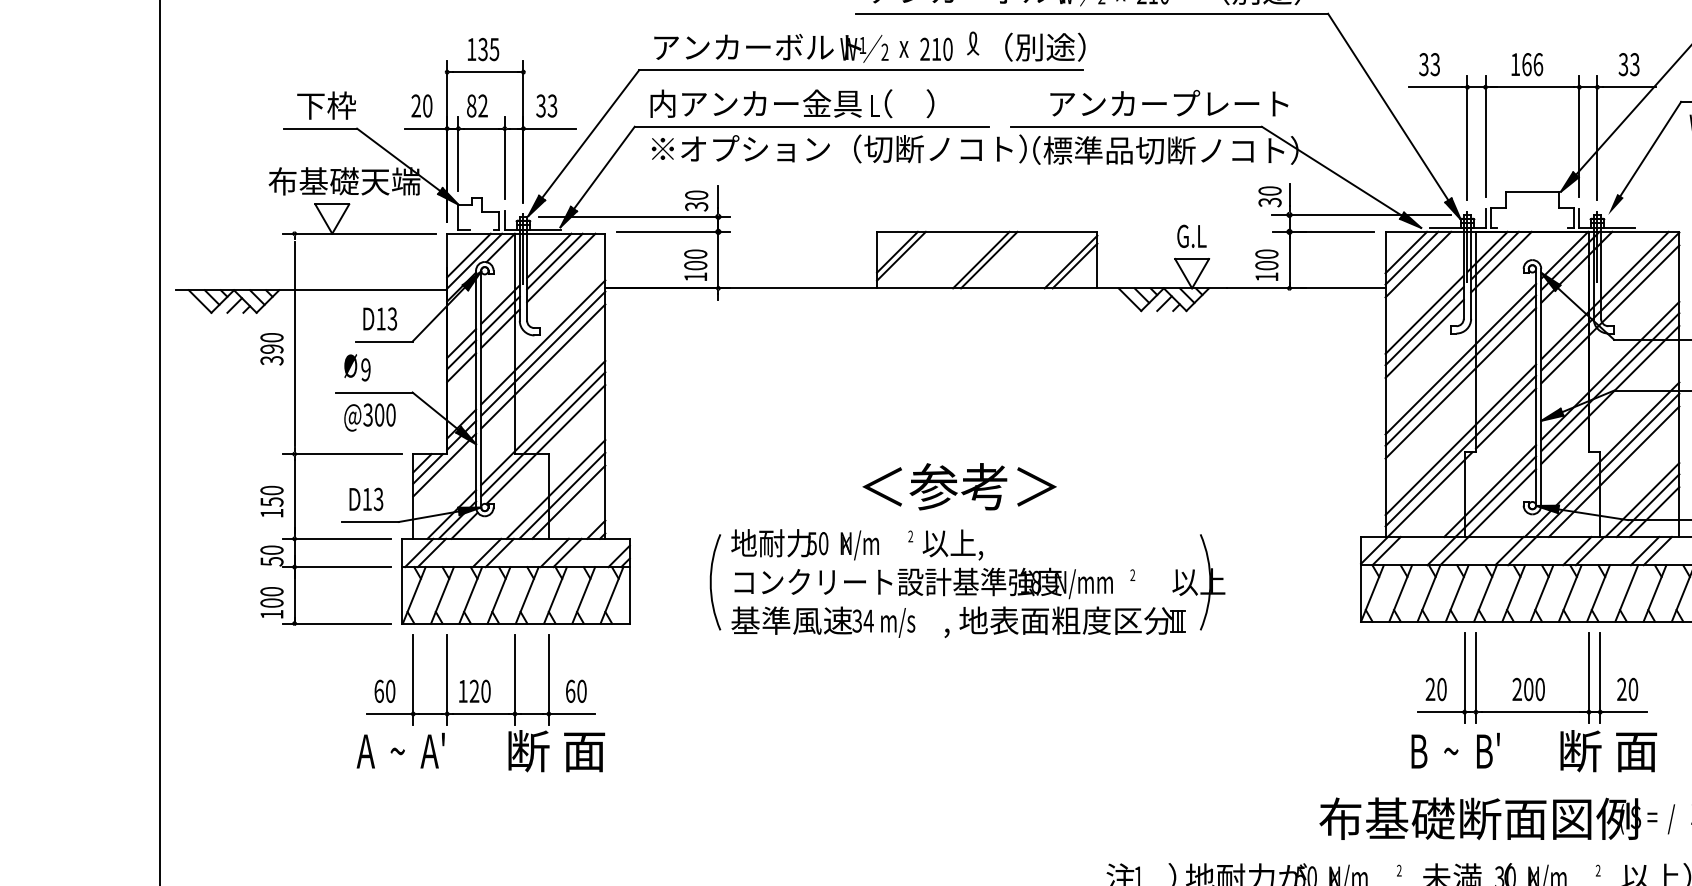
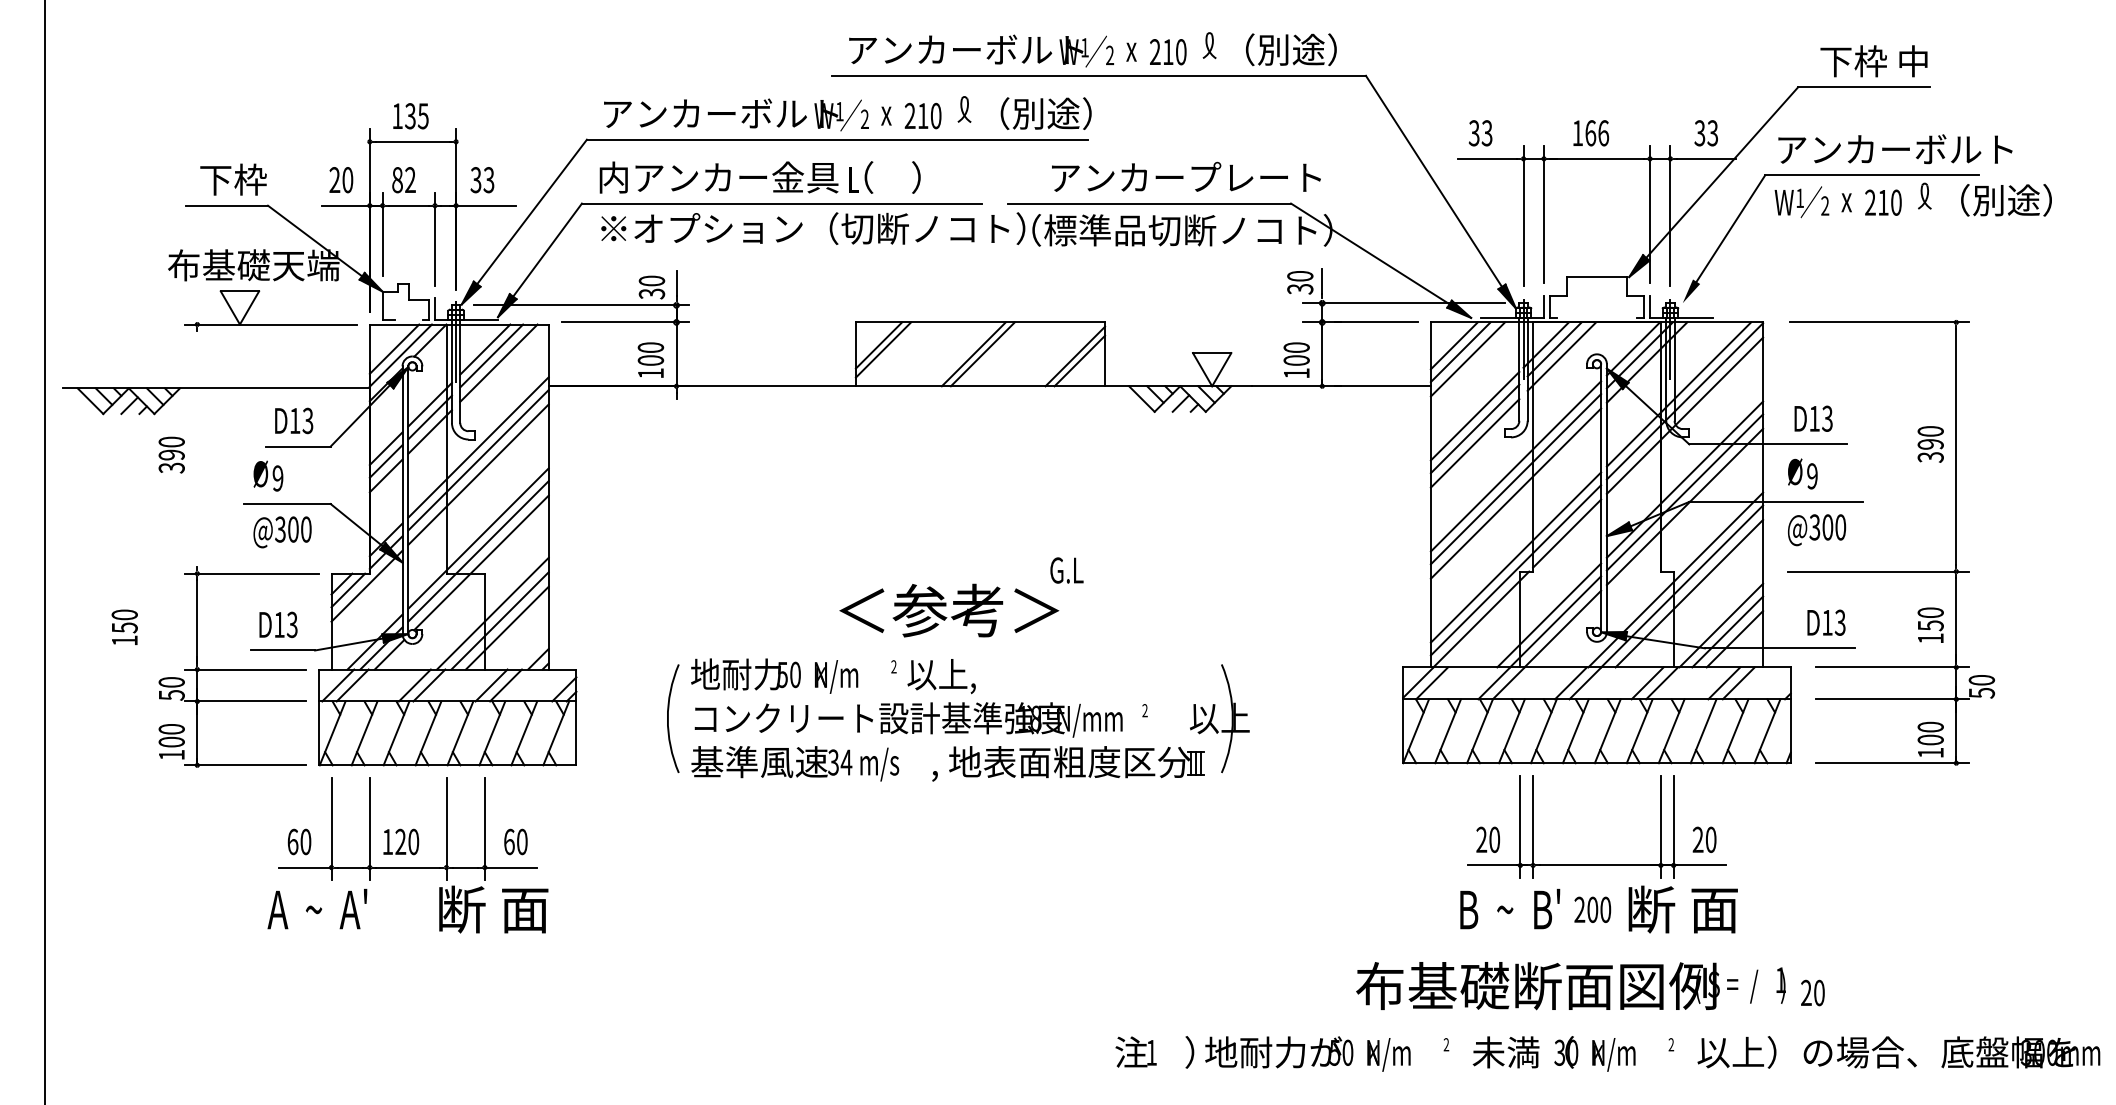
text: (1191, 236) -> (1066, 570), moved
line: (294, 344) -> (197, 449), removed
text: (271, 500) -> (124, 626), moved
text: (1528, 689) -> (1592, 909), moved

